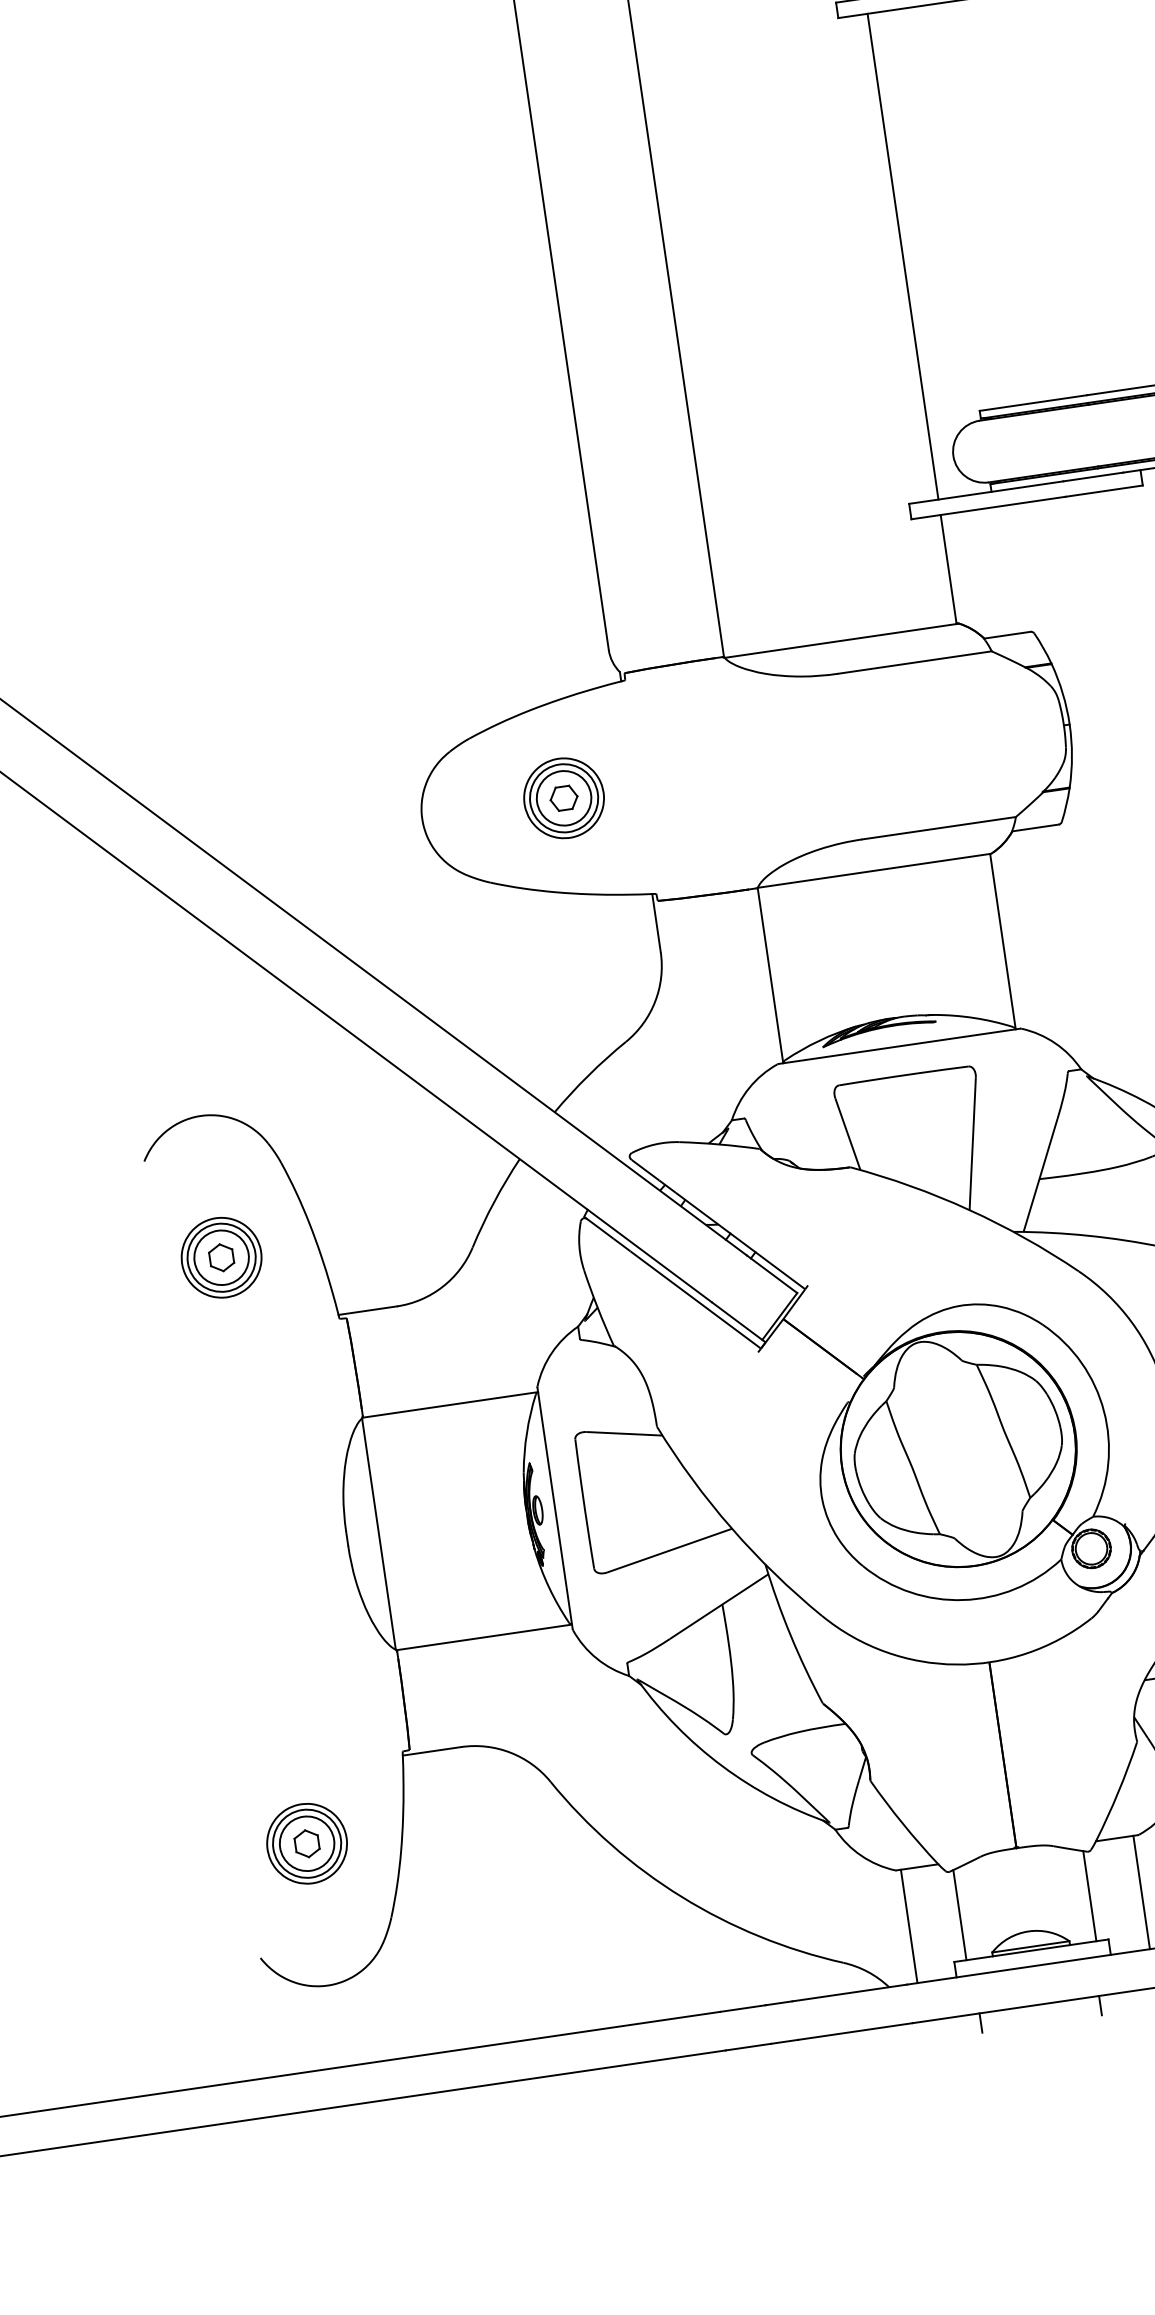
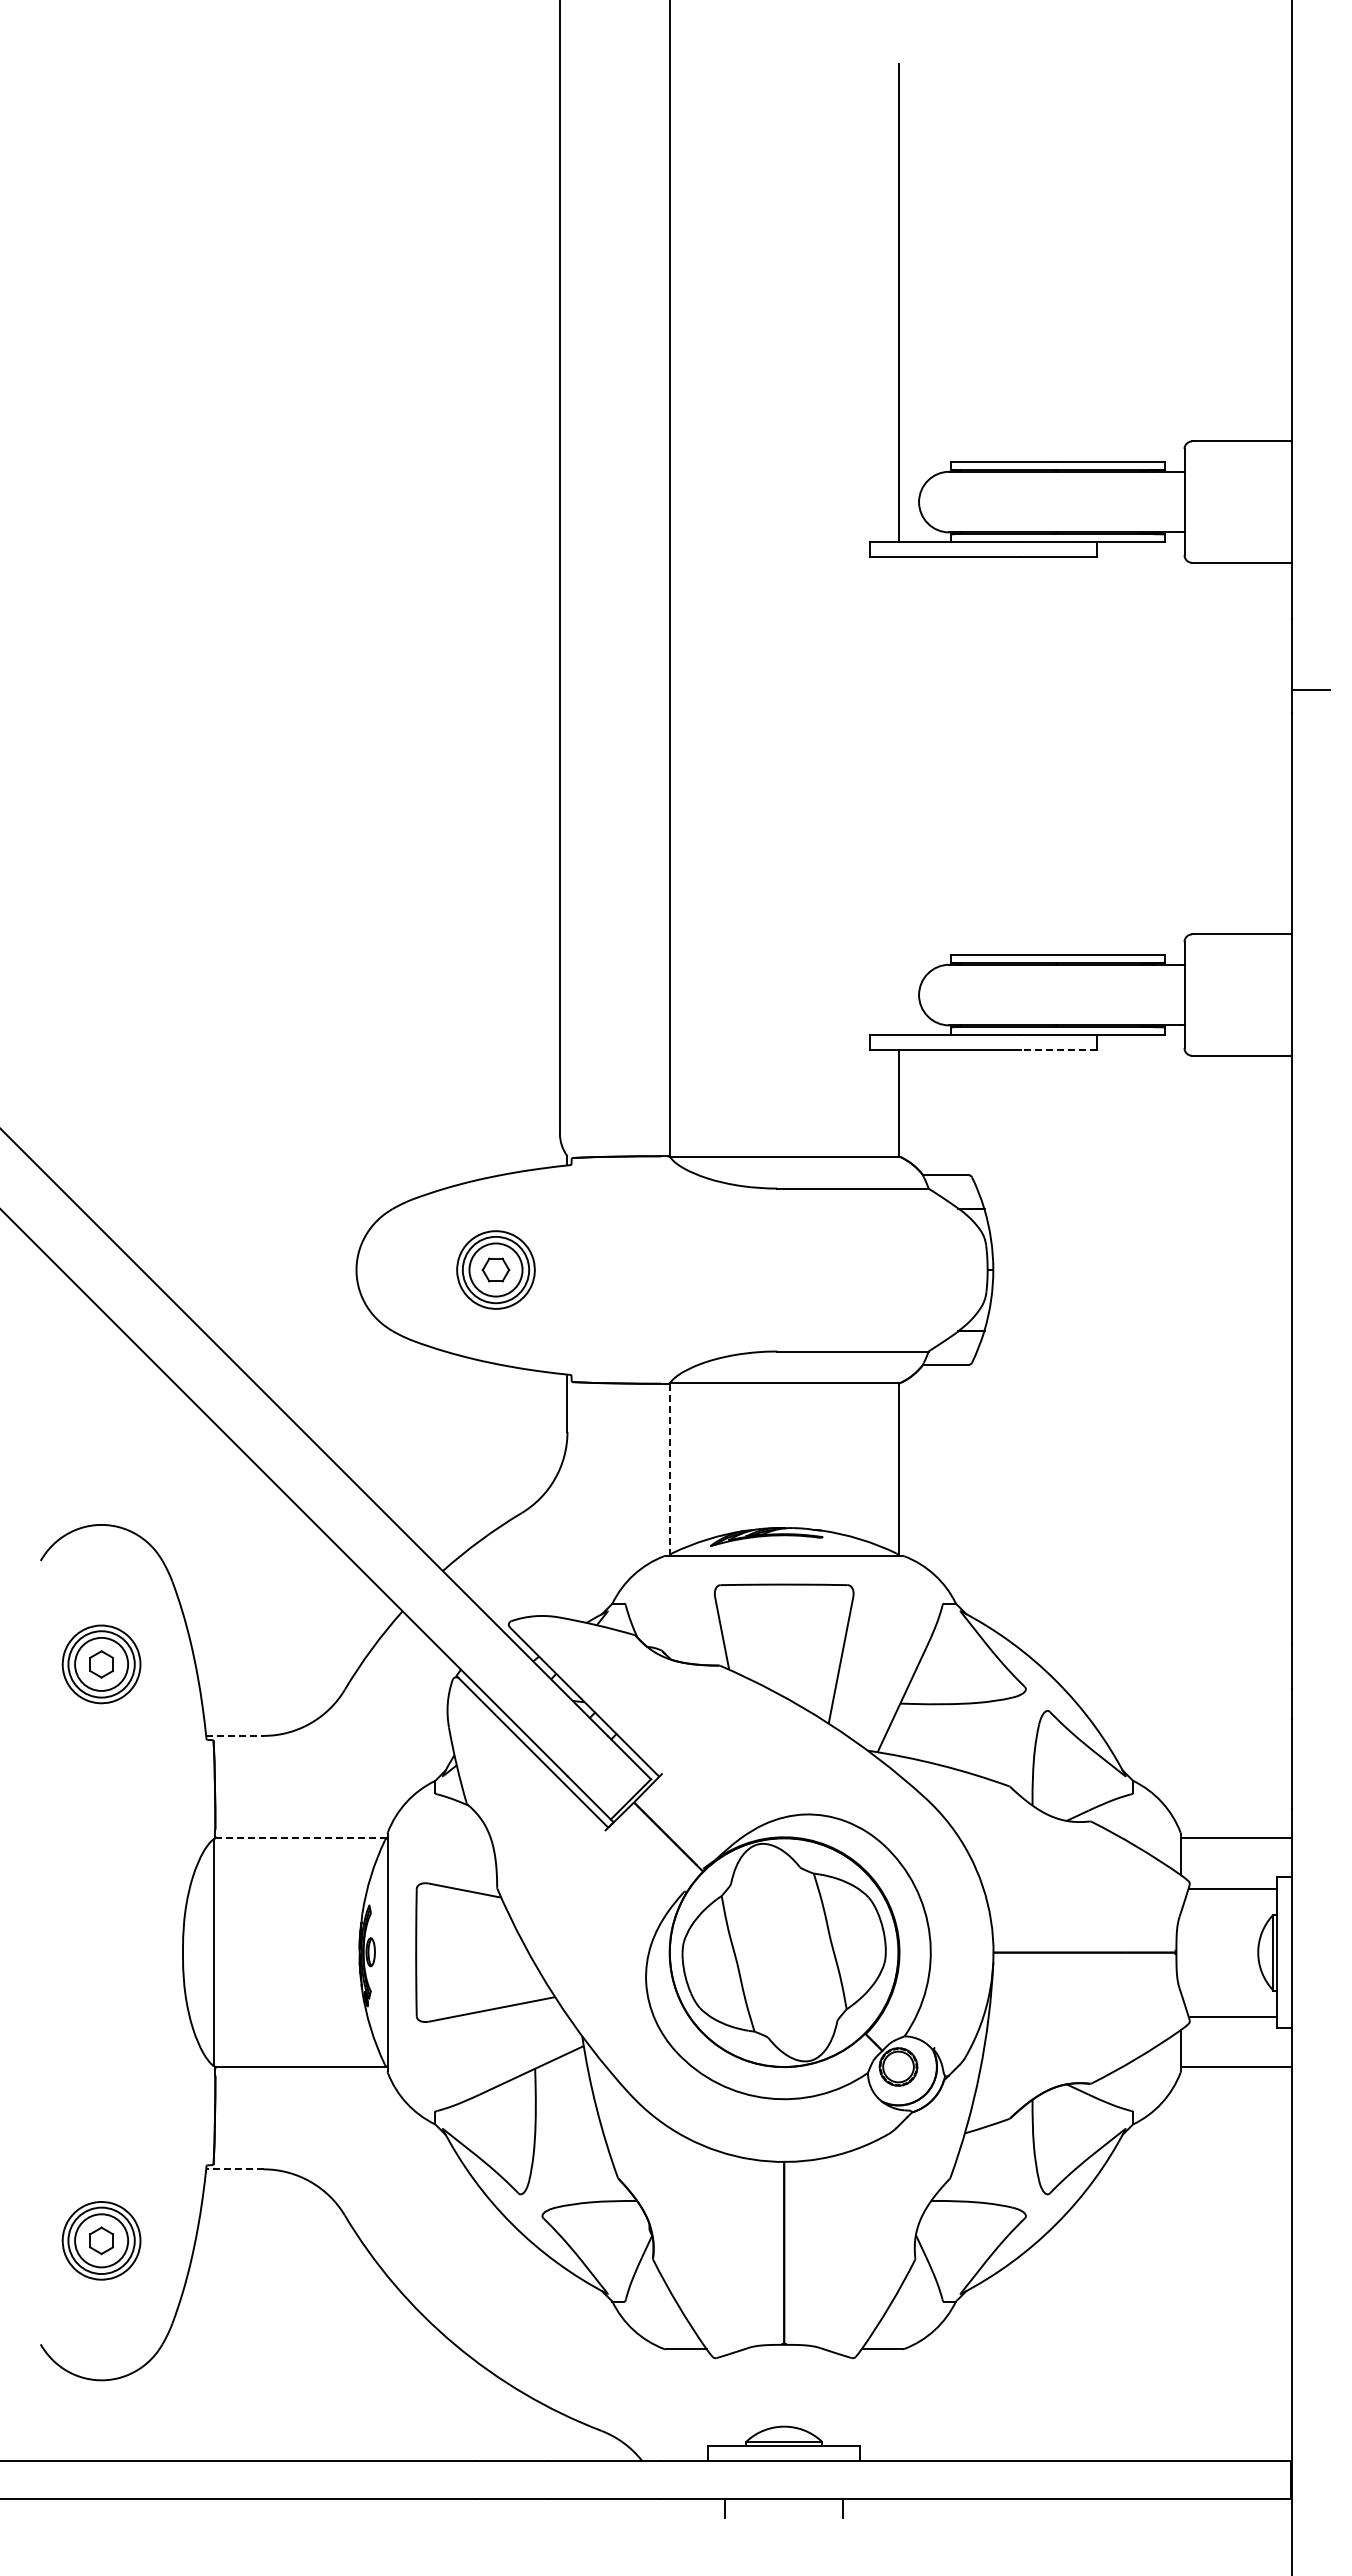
line: (902, 256) -> (898, 795), removed
line: (1104, 491) -> (1059, 1050), solid -> dashed
line: (770, 975) -> (669, 1469), solid -> dashed
line: (367, 1310) -> (234, 1735), solid -> dashed
line: (450, 1405) -> (301, 1838), solid -> dashed
line: (431, 1751) -> (234, 2169), solid -> dashed
line: (1141, 1891) -> (898, 2404), removed
line: (1090, 1895) -> (848, 2400), removed
line: (959, 1914) -> (720, 2400), removed
line: (908, 1925) -> (669, 2404), removed

